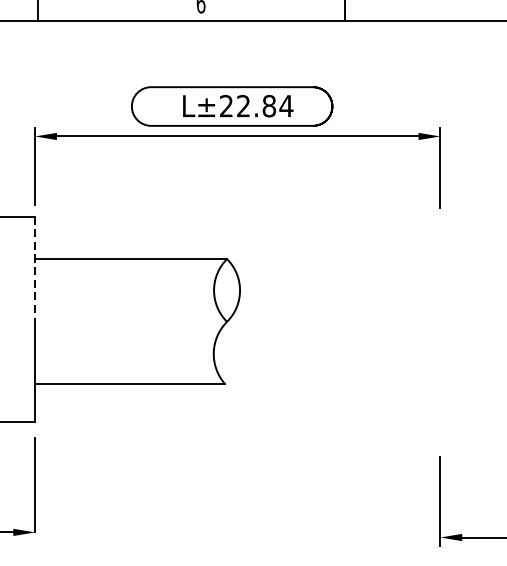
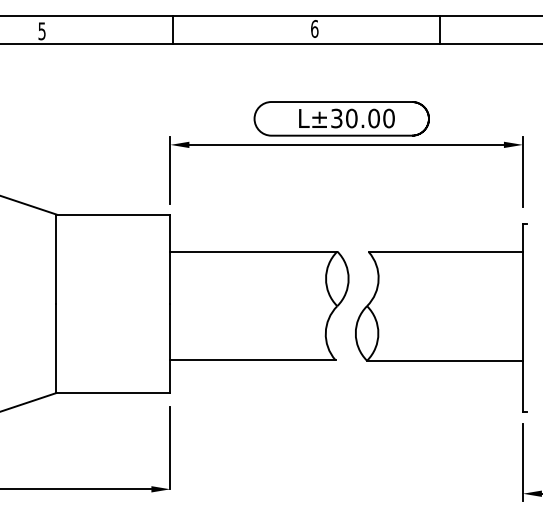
text: (257, 106) -> (363, 118), L±22.84 -> L±30.00
line: (35, 268) -> (170, 259), dashed -> solid
part: (346, 334) -> (441, 317), added

